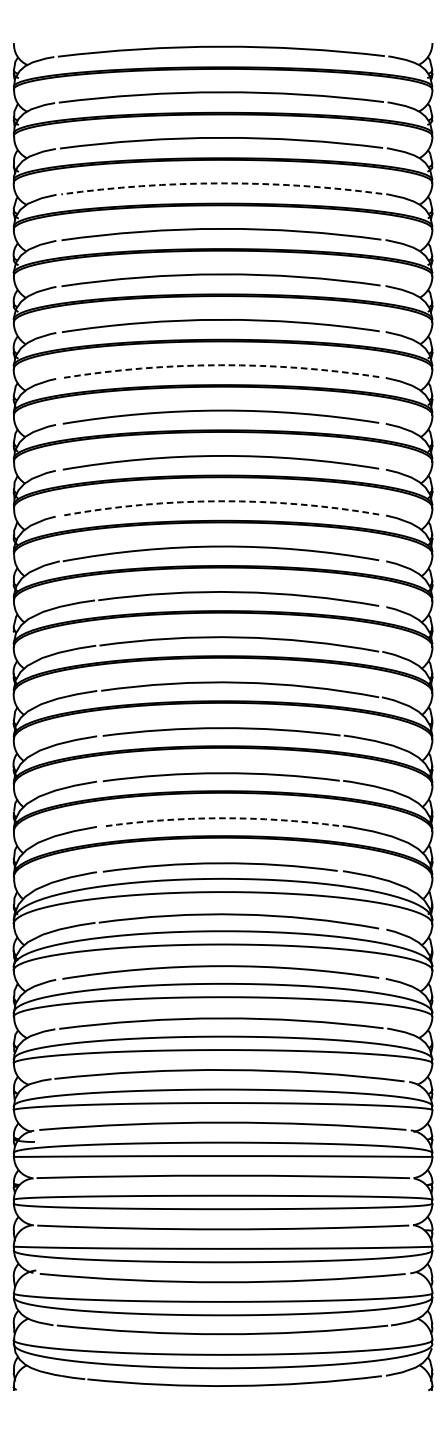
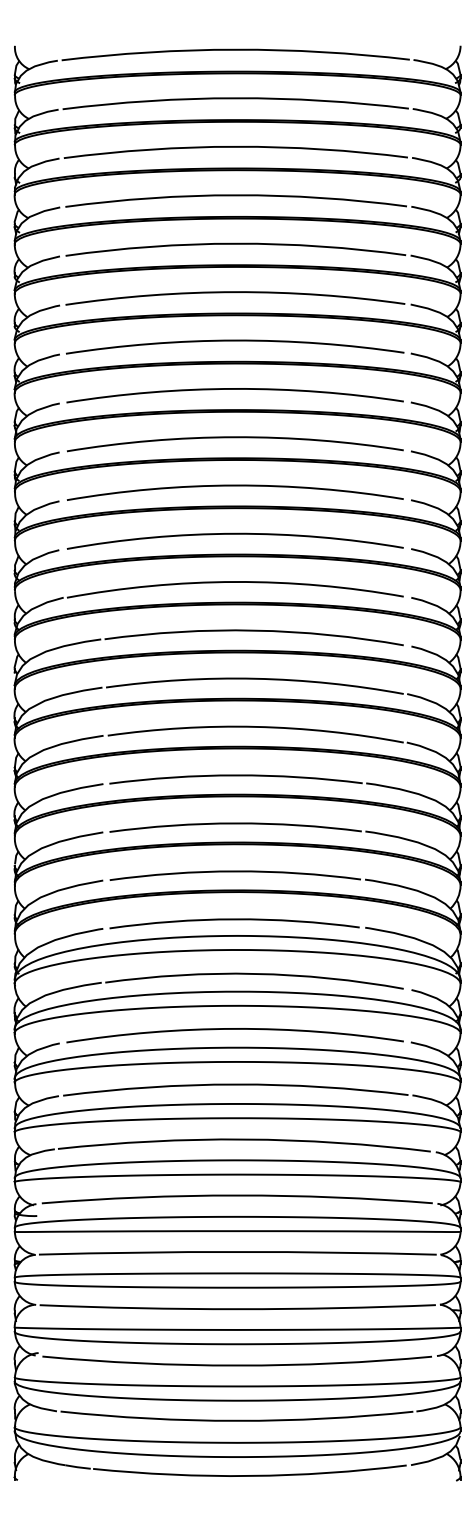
arc: (222, 183) -> (236, 195), dashed -> solid
arc: (221, 364) -> (235, 388), dashed -> solid
arc: (221, 500) -> (235, 533), dashed -> solid
arc: (221, 818) -> (235, 871), dashed -> solid

